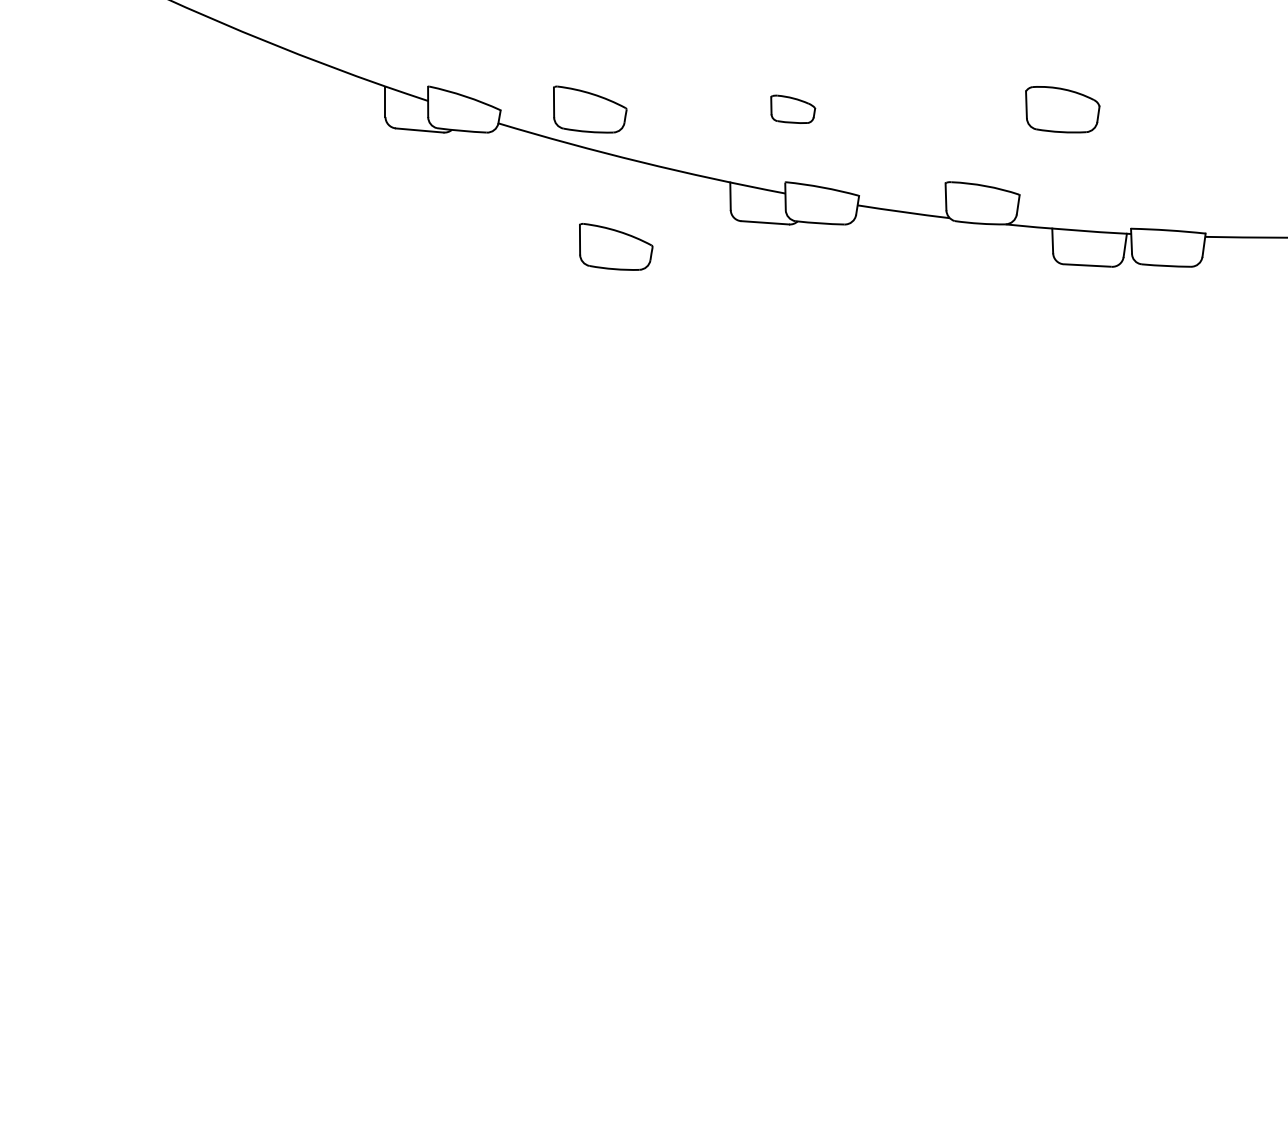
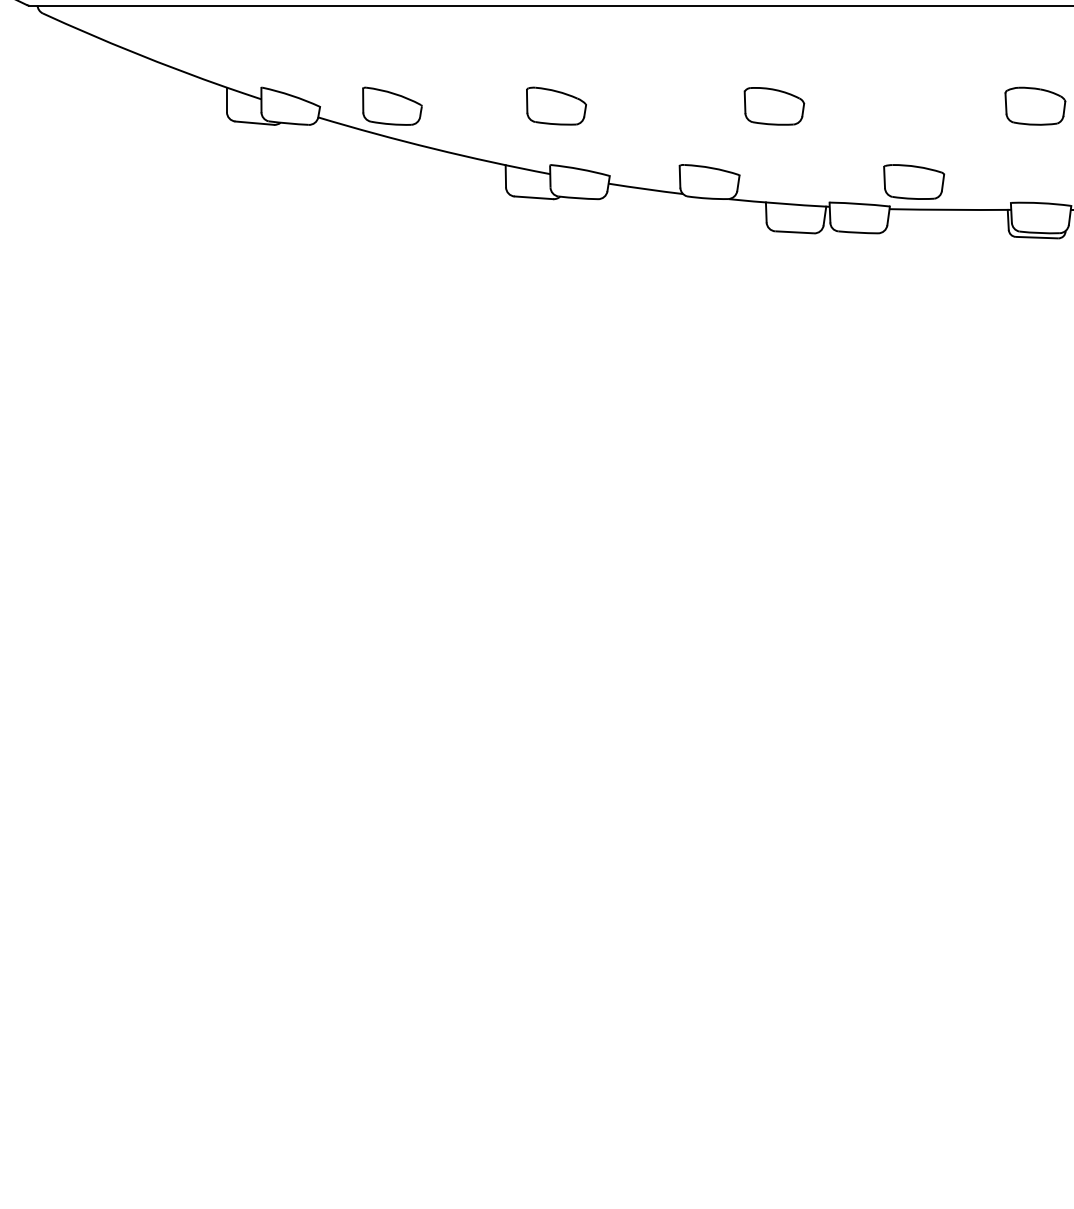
part: (793, 108) -> (556, 105), size x1.67
part: (1236, 202) -> (914, 181), added
part: (616, 245) -> (413, 216), removed

